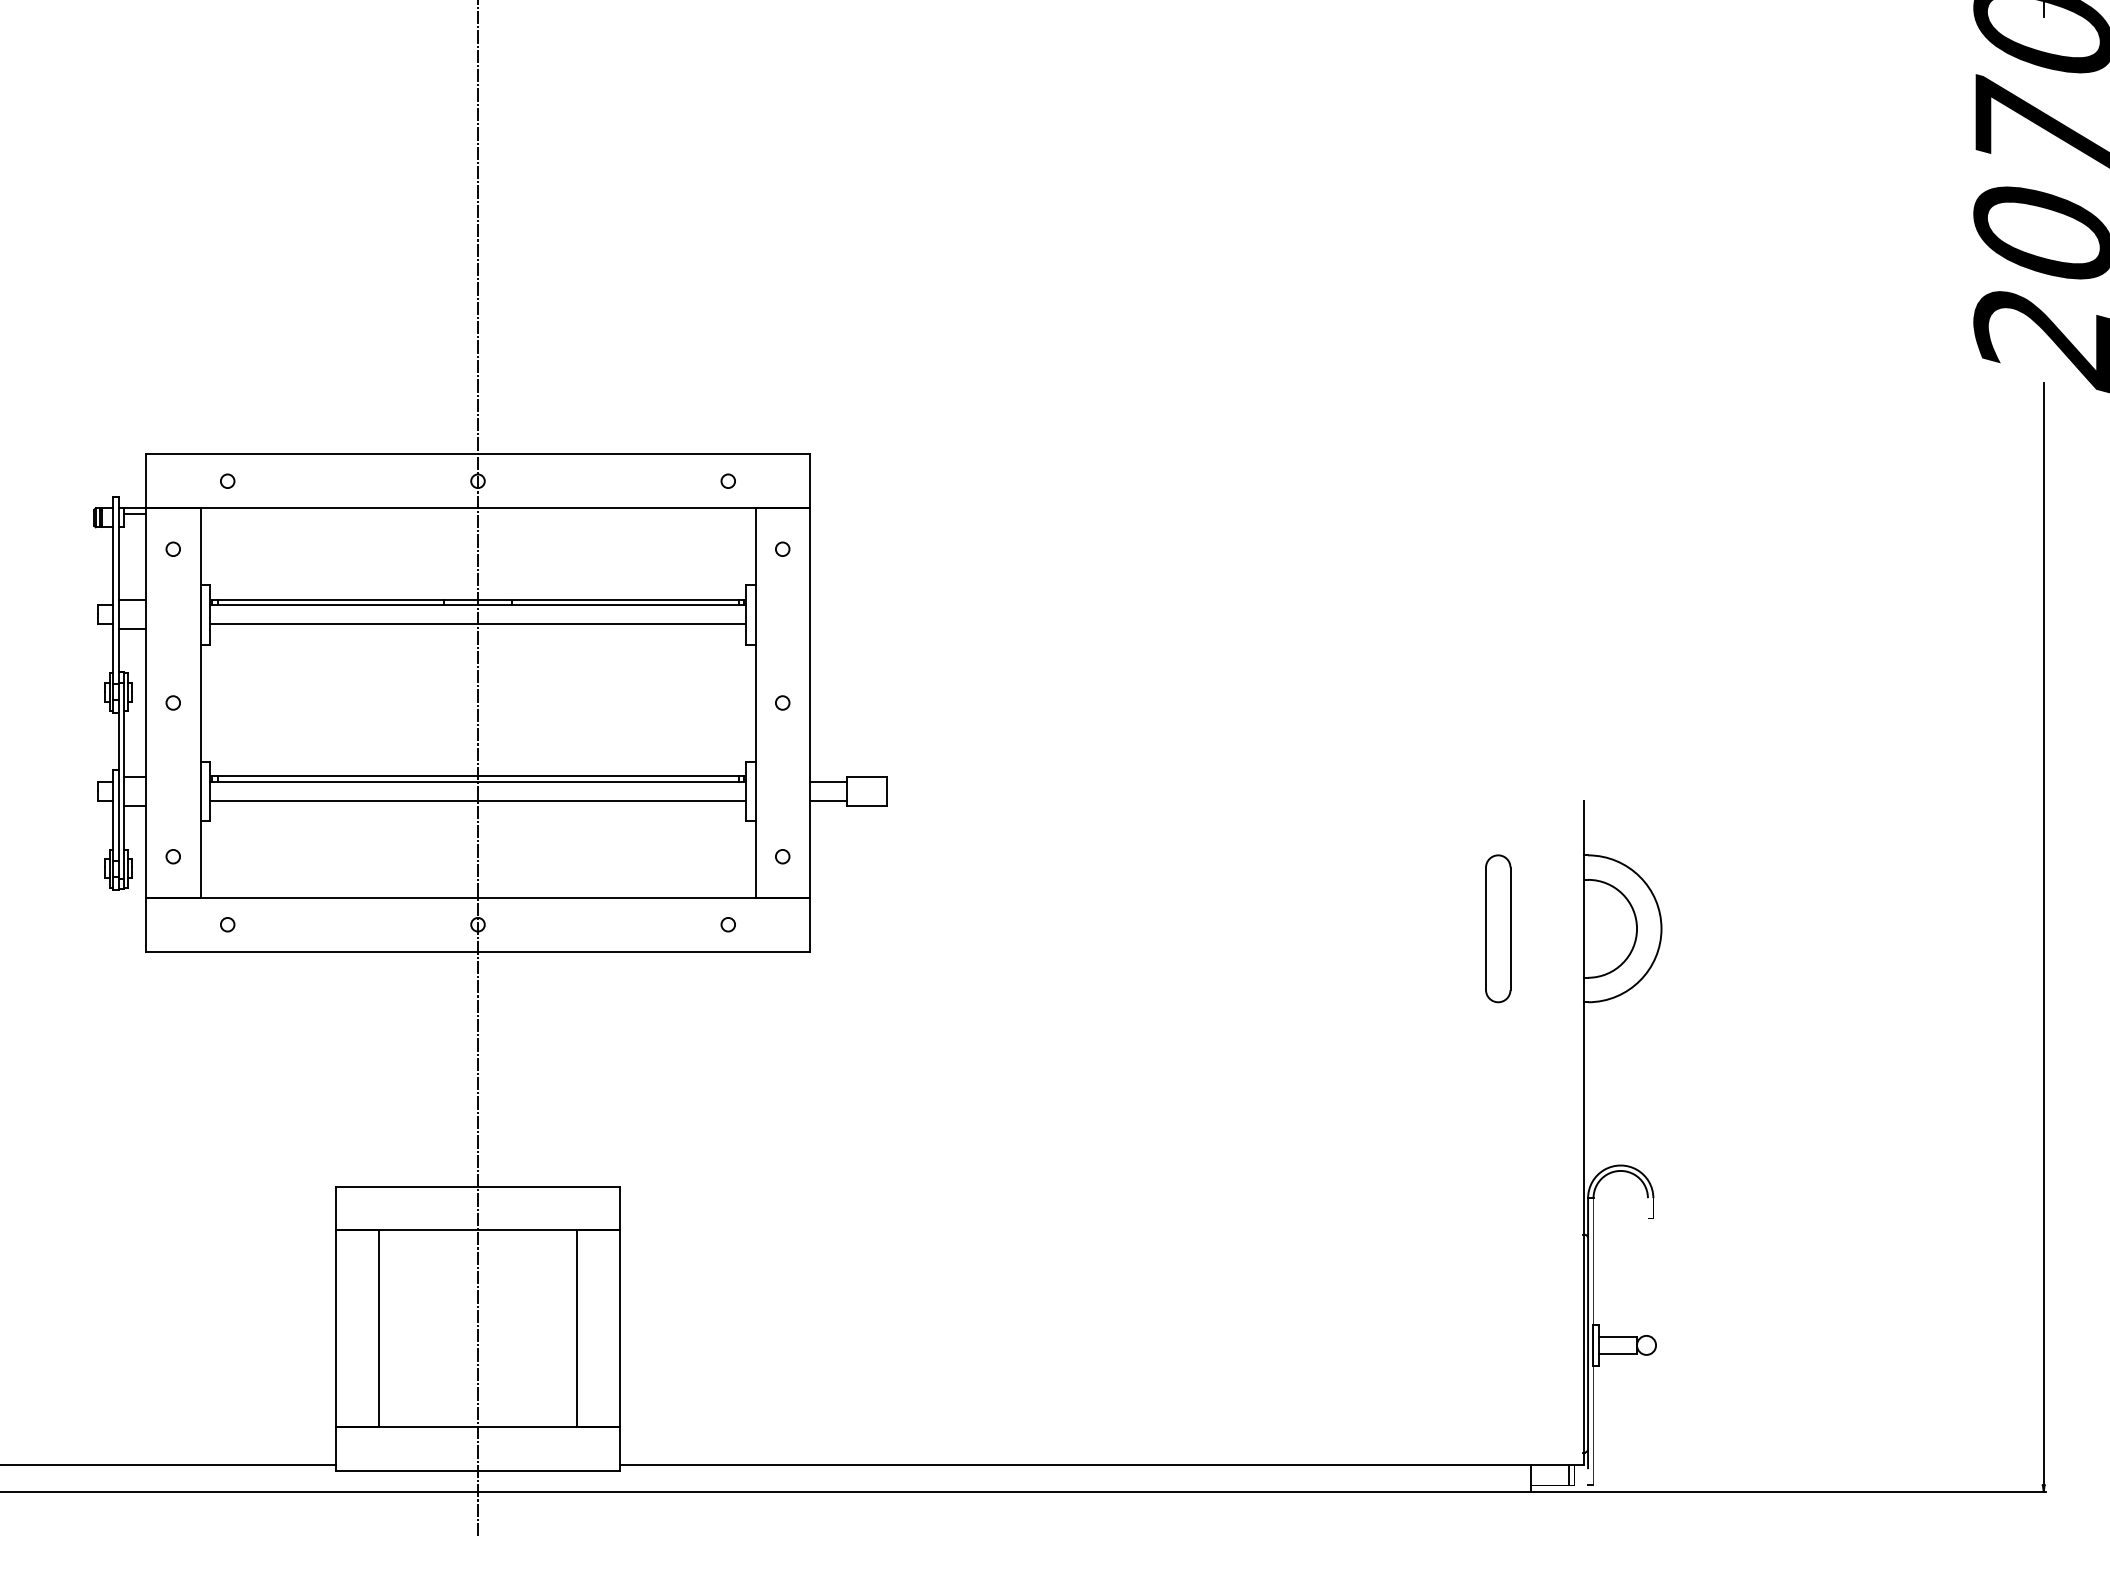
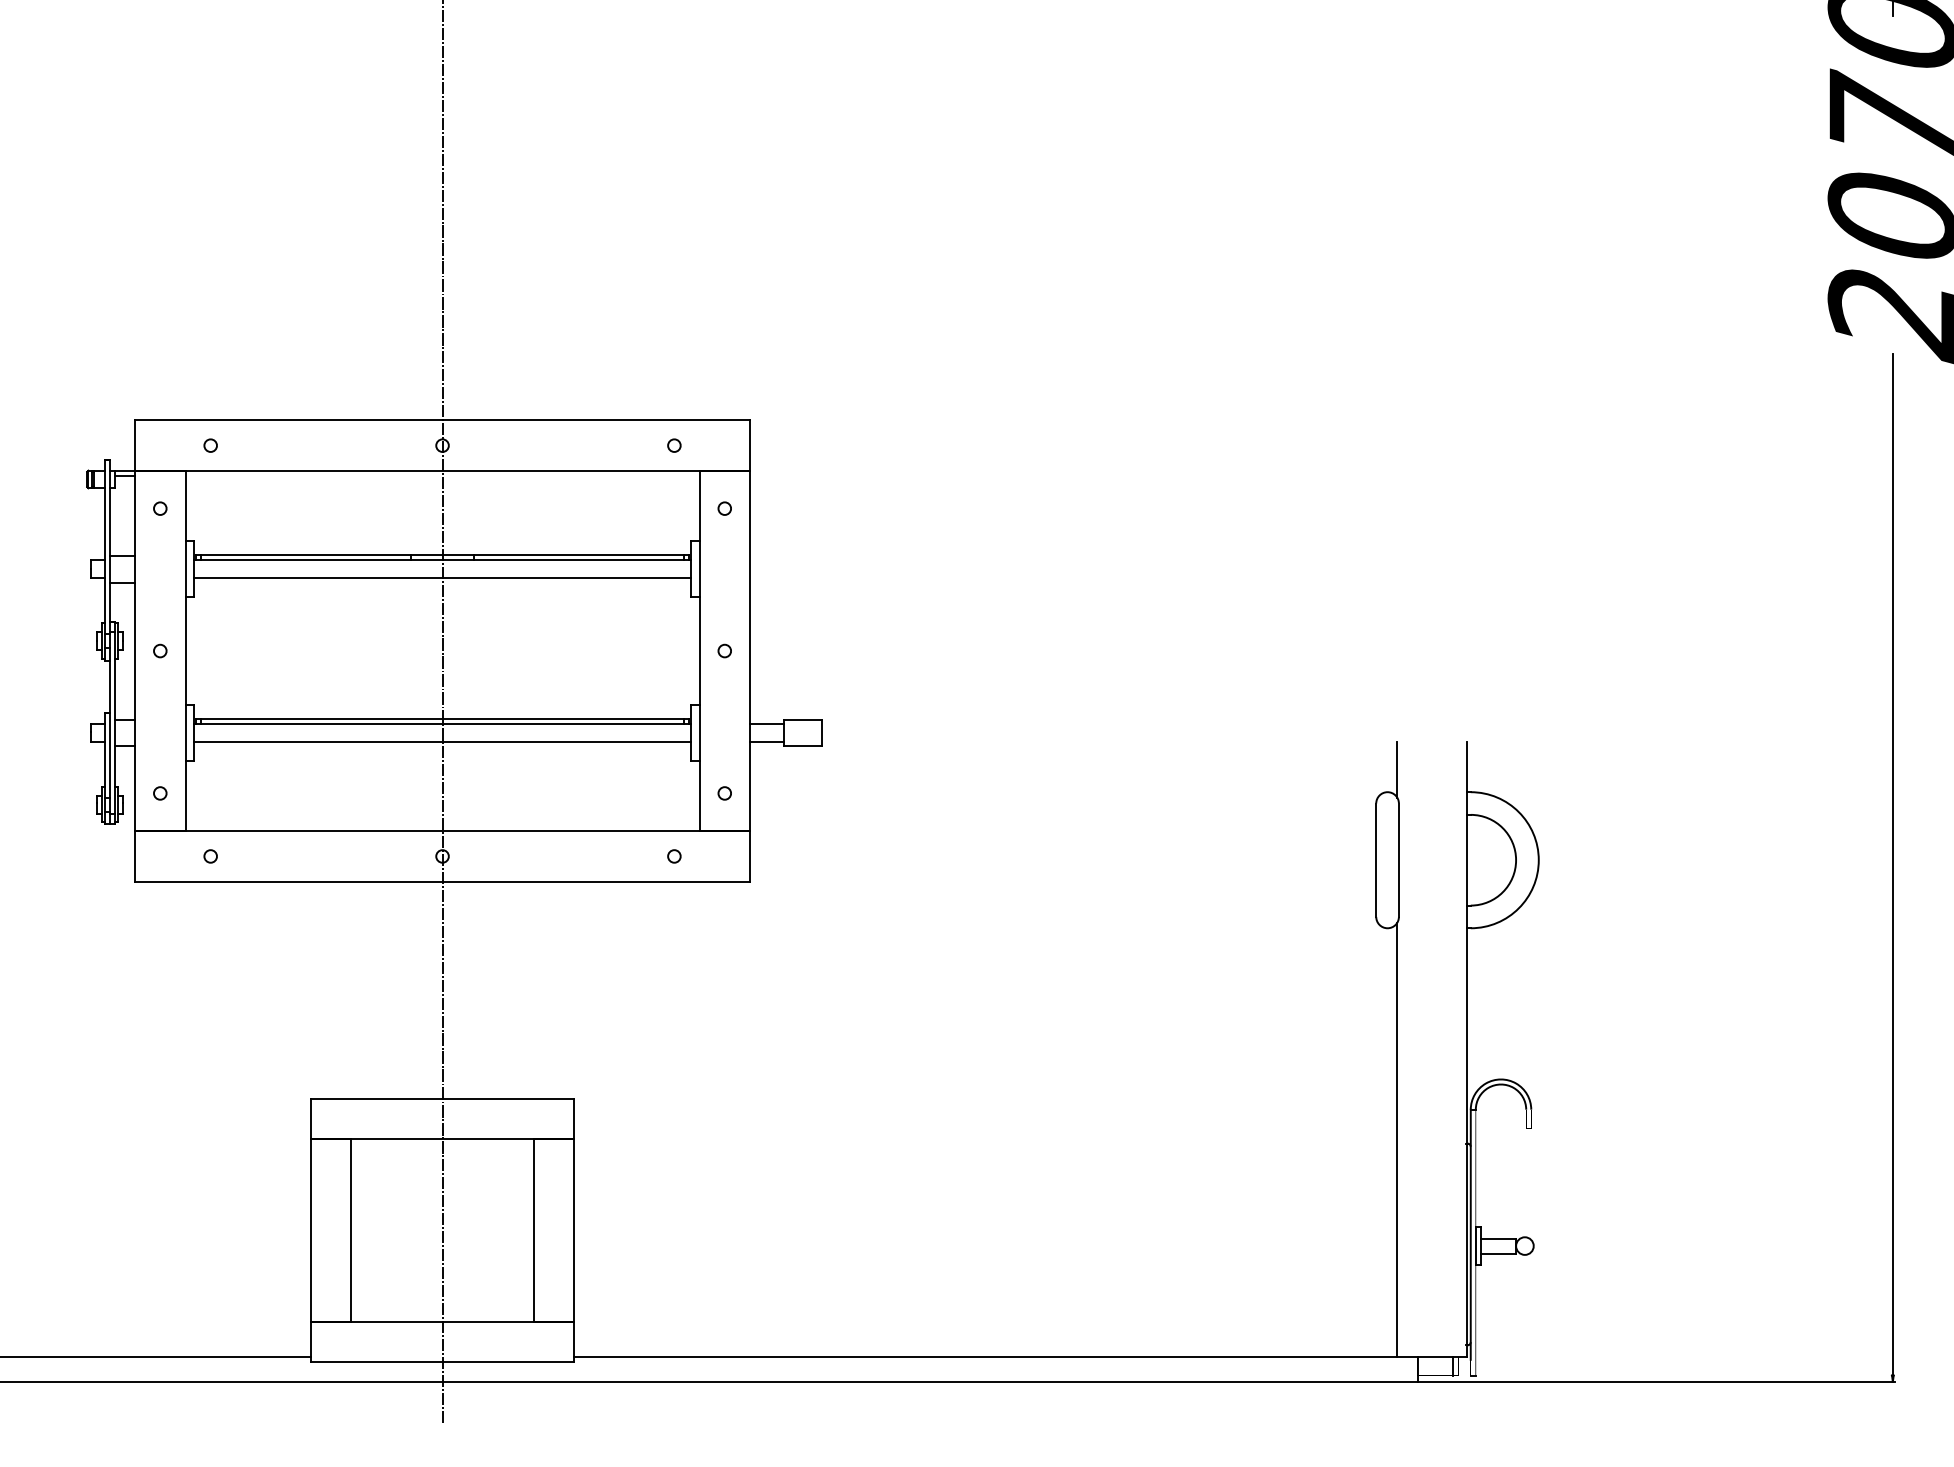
line: (1508, 830) -> (1397, 769), added
line: (1508, 1230) -> (1397, 1139), added

